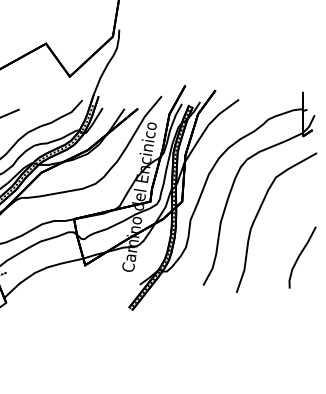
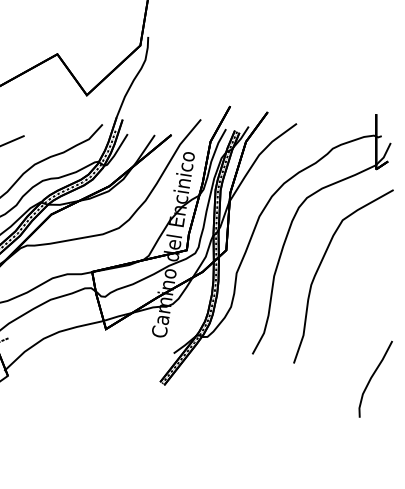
curve: (300, 255) -> (373, 376), moved

